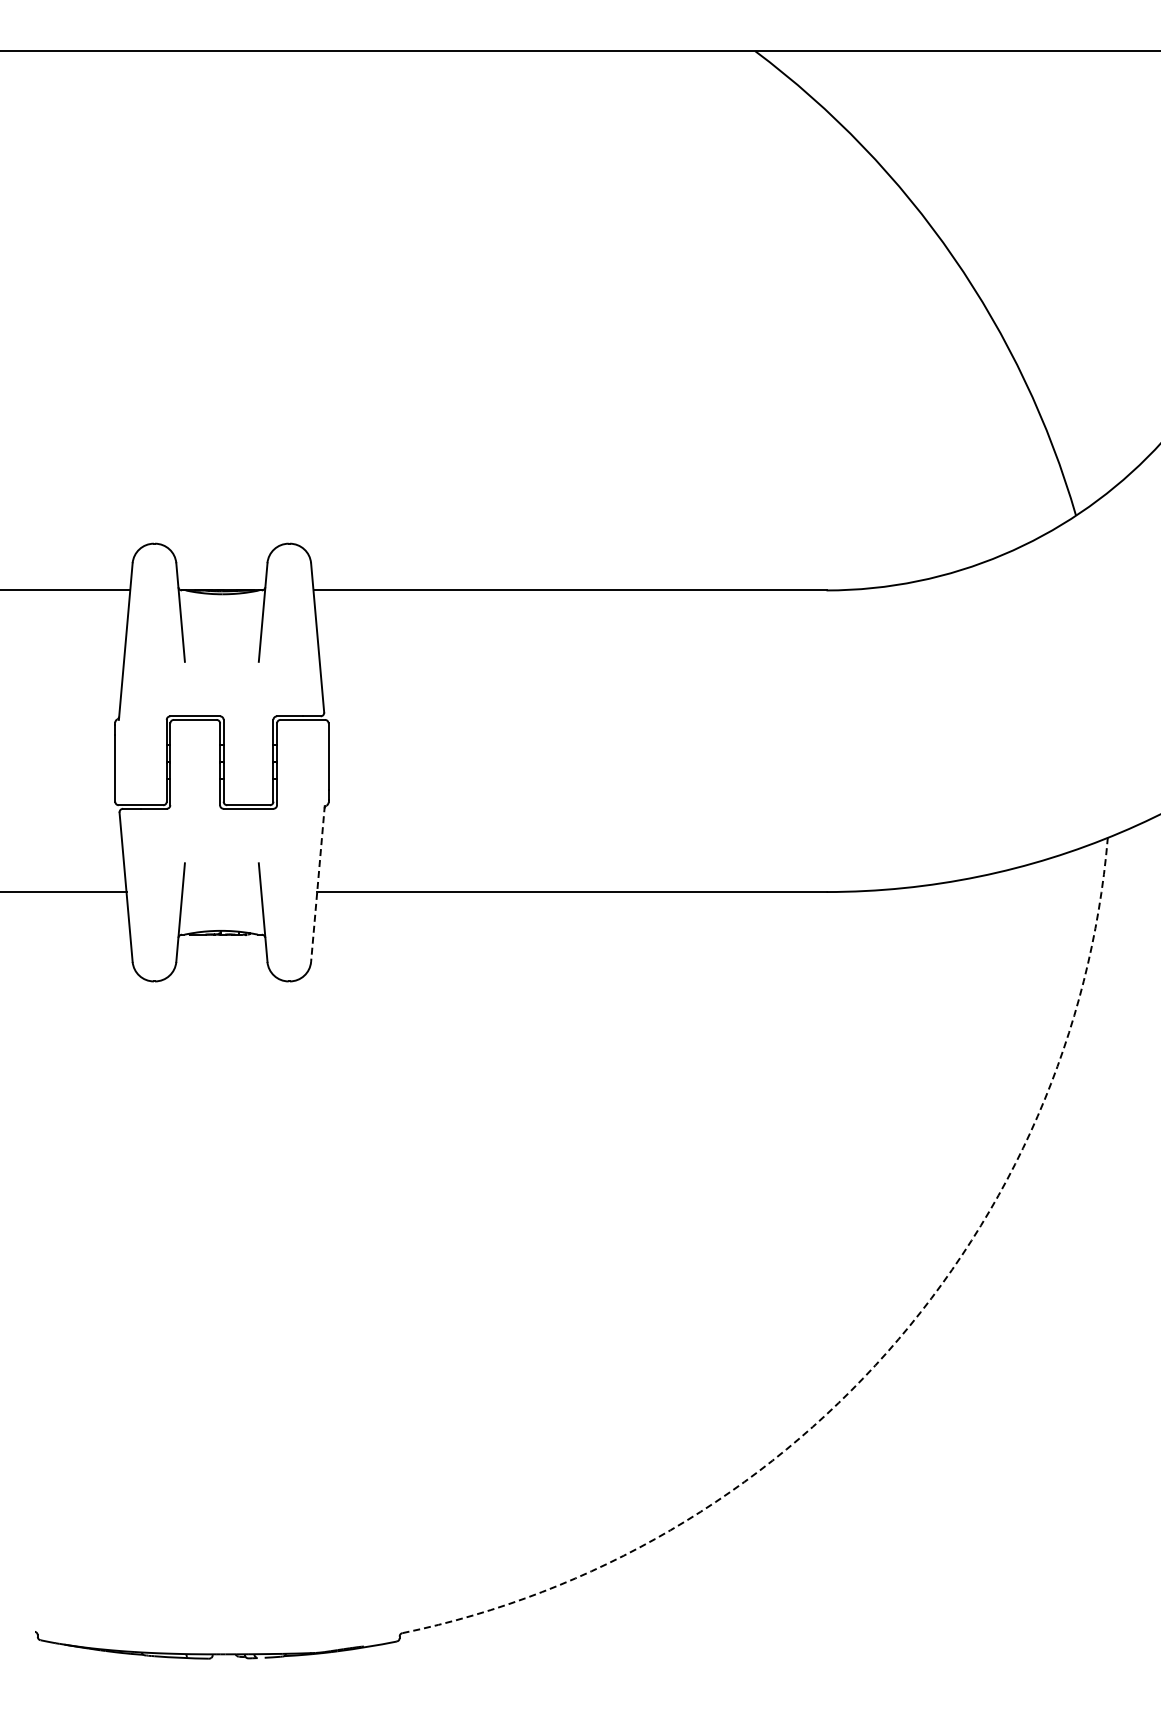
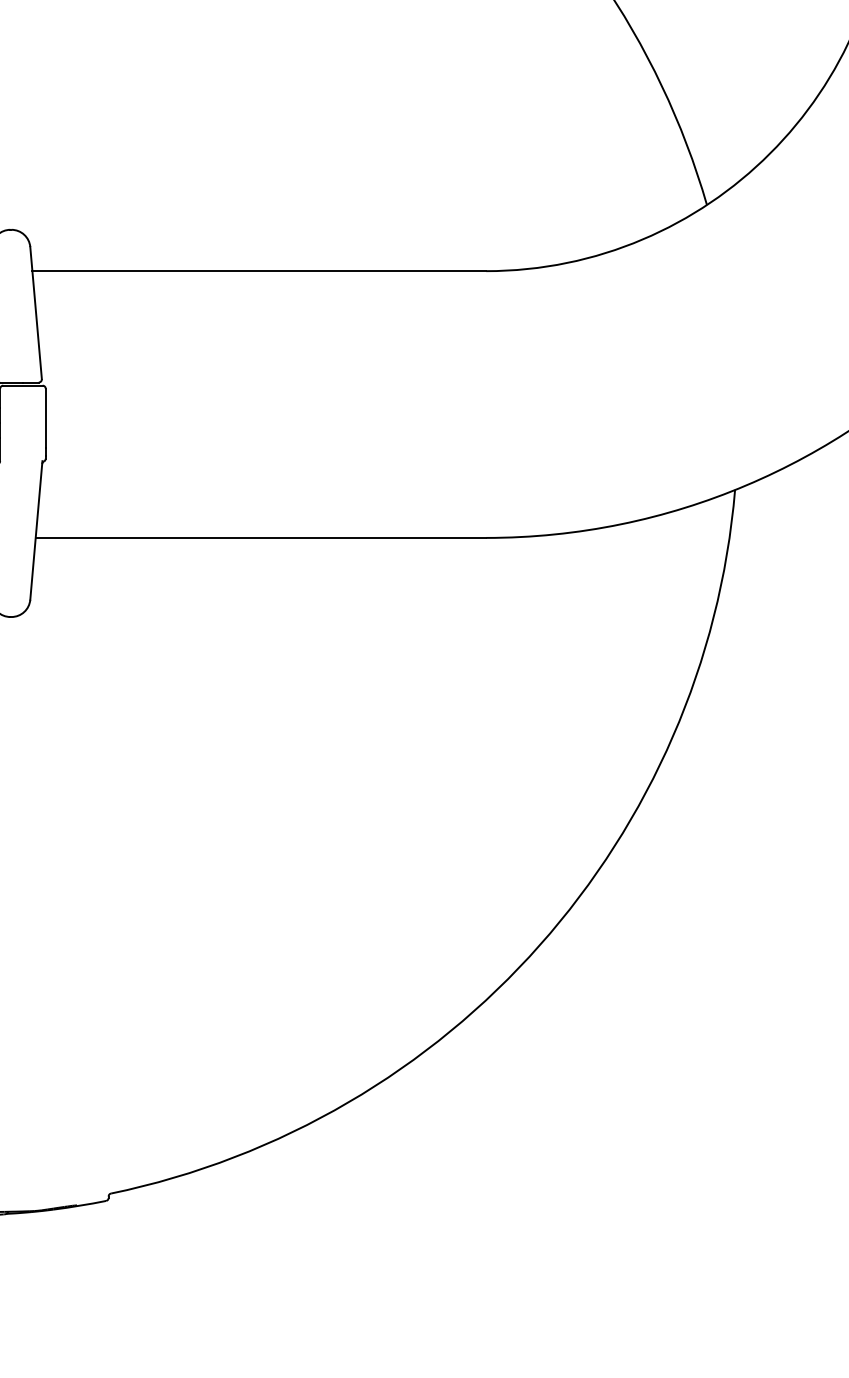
line: (317, 883) -> (35, 530), dashed -> solid
arc: (887, 1352) -> (540, 945), dashed -> solid

